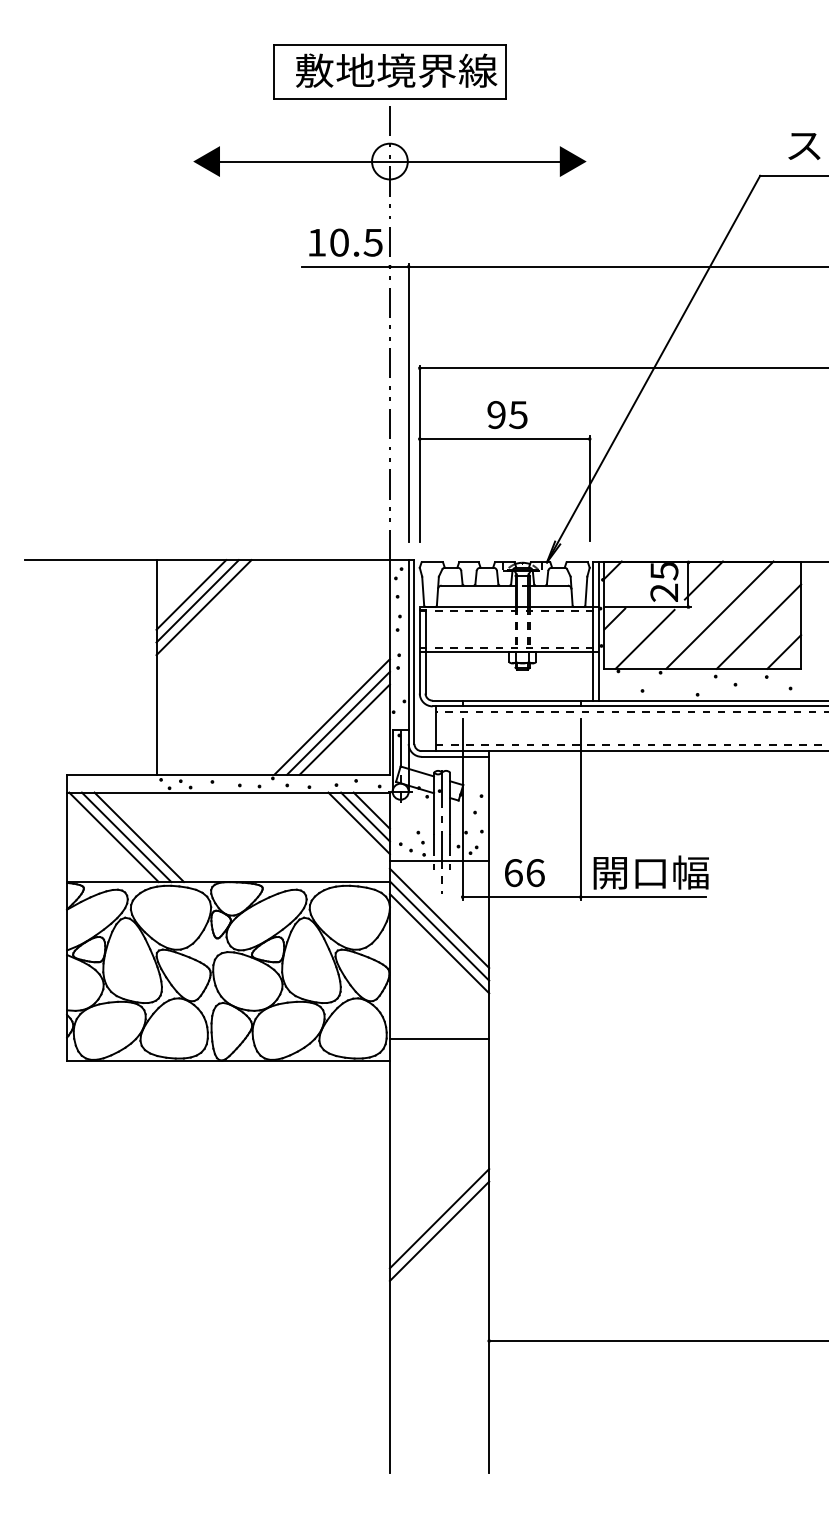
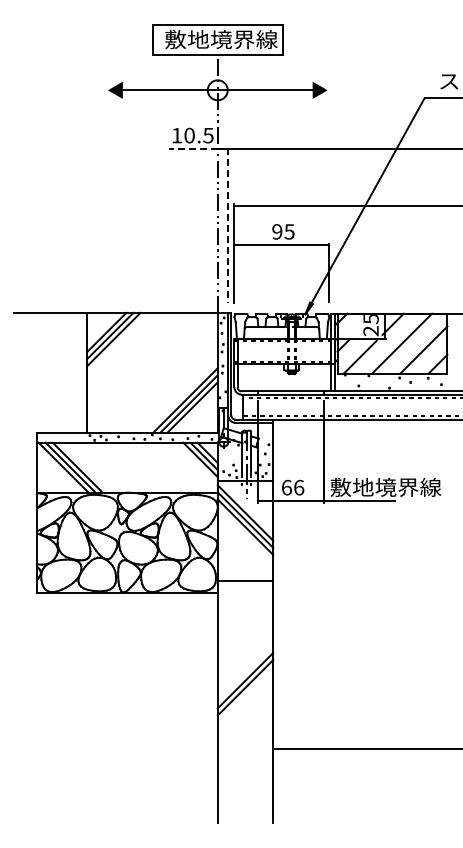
line: (346, 267) -> (193, 149), solid -> dashed
line: (409, 403) -> (228, 225), solid -> dashed
text: (690, 870) -> (385, 486), 開口幅 -> 敷地境界線

